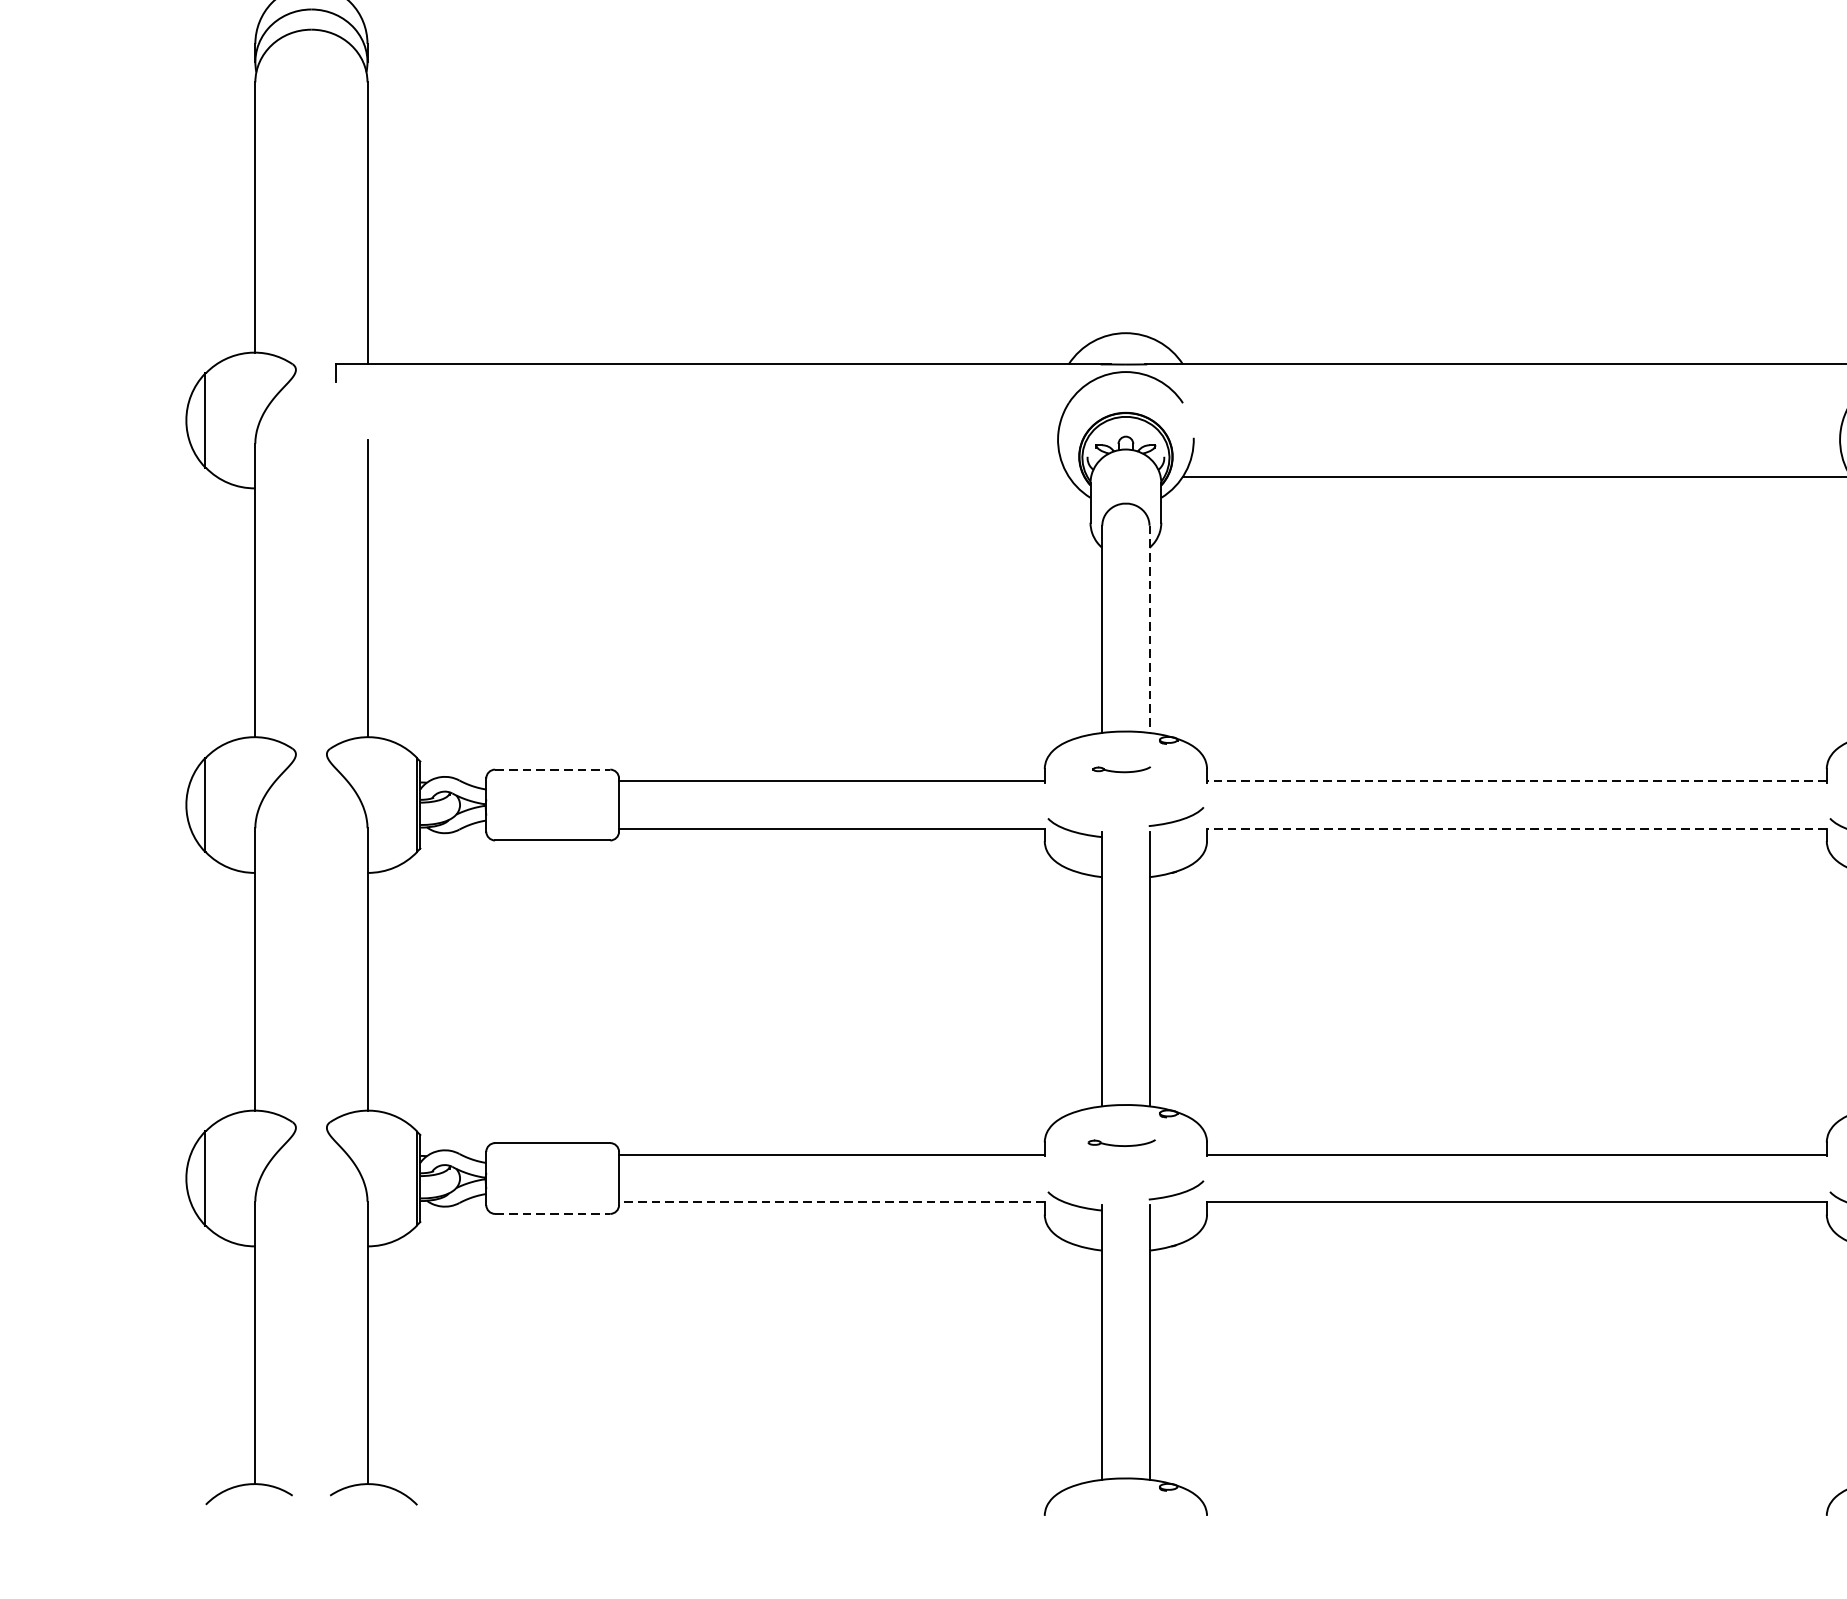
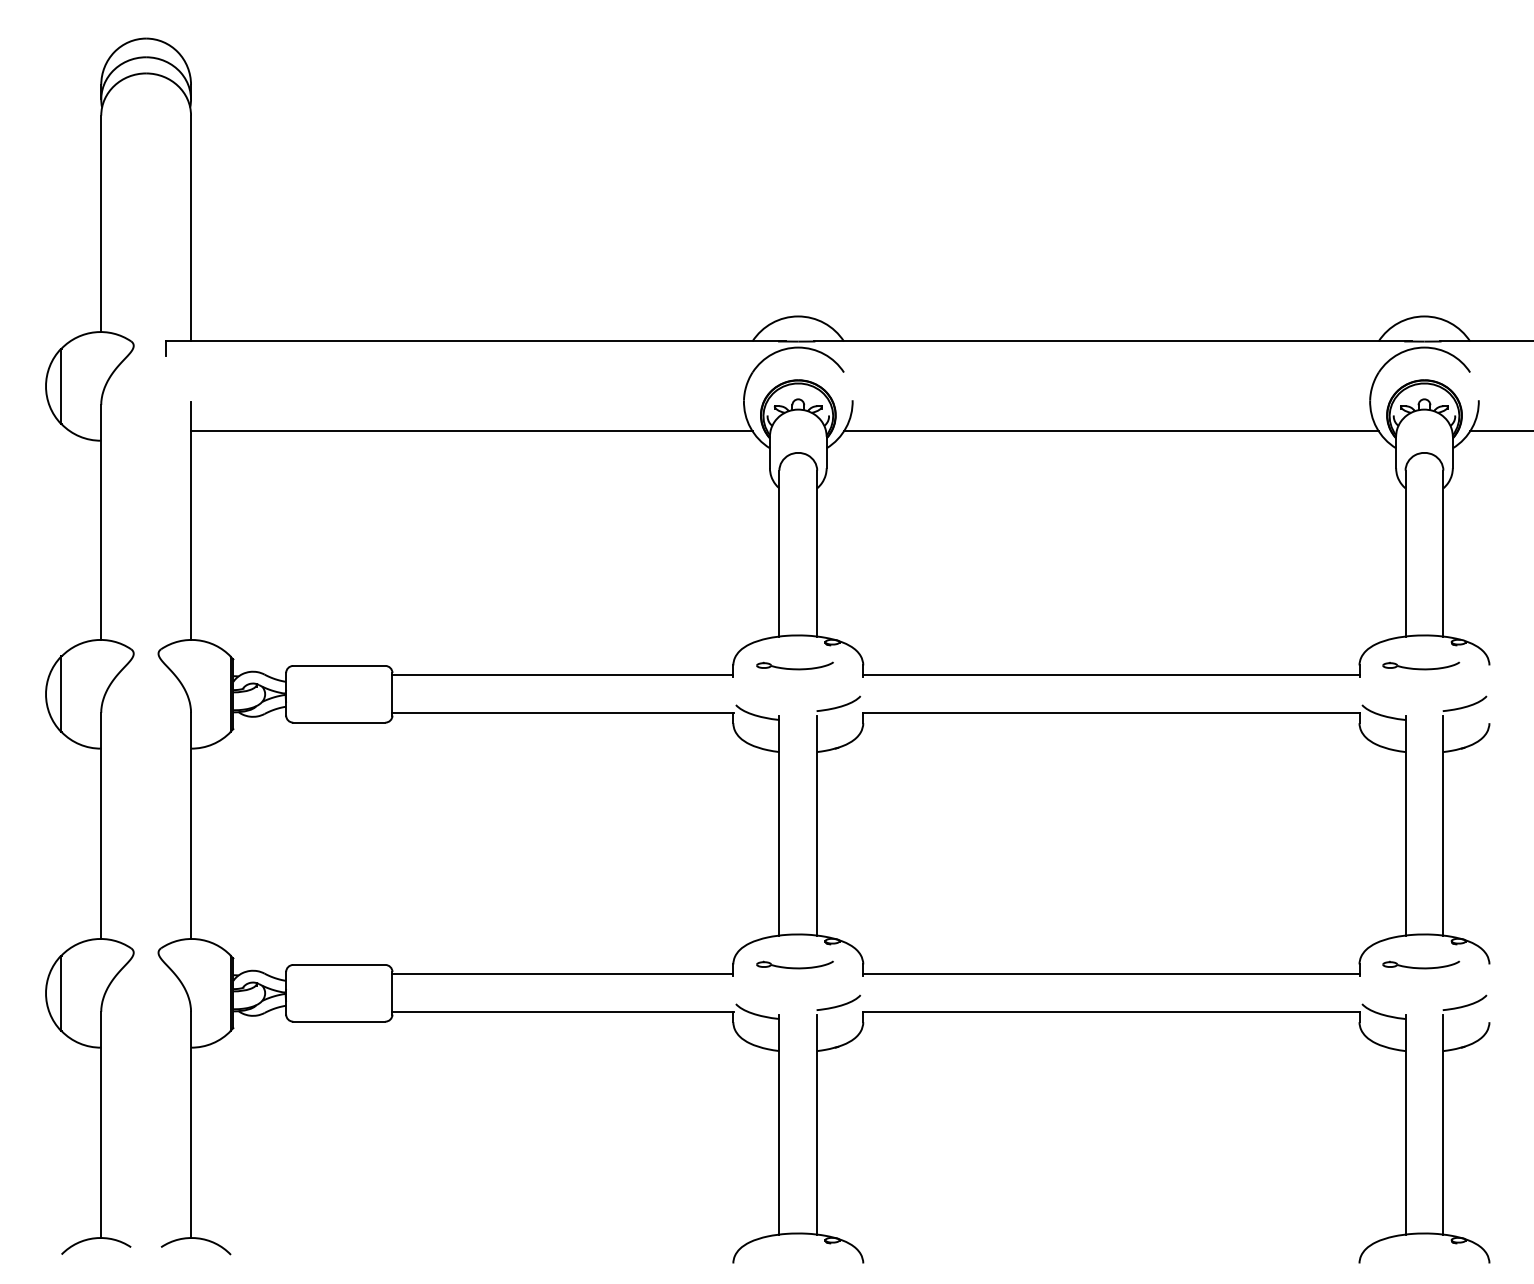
line: (717, 476) -> (471, 431), added
line: (1149, 629) -> (817, 553), dashed -> solid
line: (552, 769) -> (339, 665), dashed -> solid
part: (1121, 769) -> (794, 665), size x1.67
line: (1515, 781) -> (1110, 675), dashed -> solid
line: (1515, 829) -> (1110, 713), dashed -> solid
part: (1121, 1142) -> (794, 964), size x1.43
line: (832, 1202) -> (563, 1012), dashed -> solid
line: (552, 1213) -> (339, 1021), dashed -> solid

